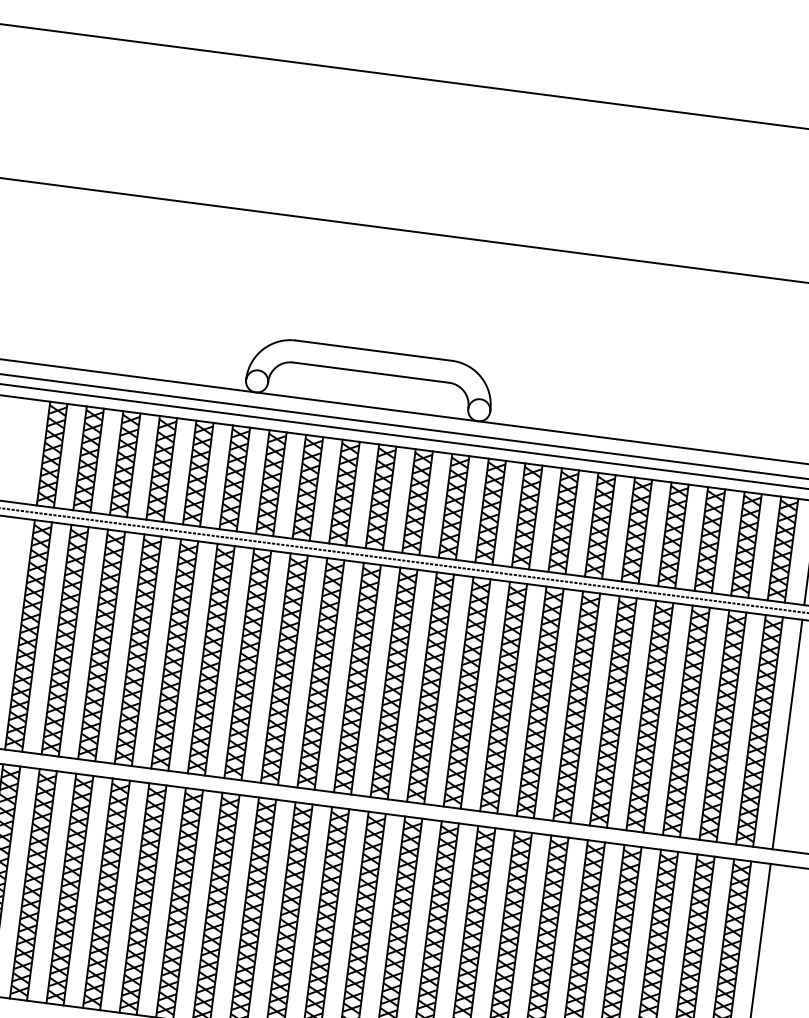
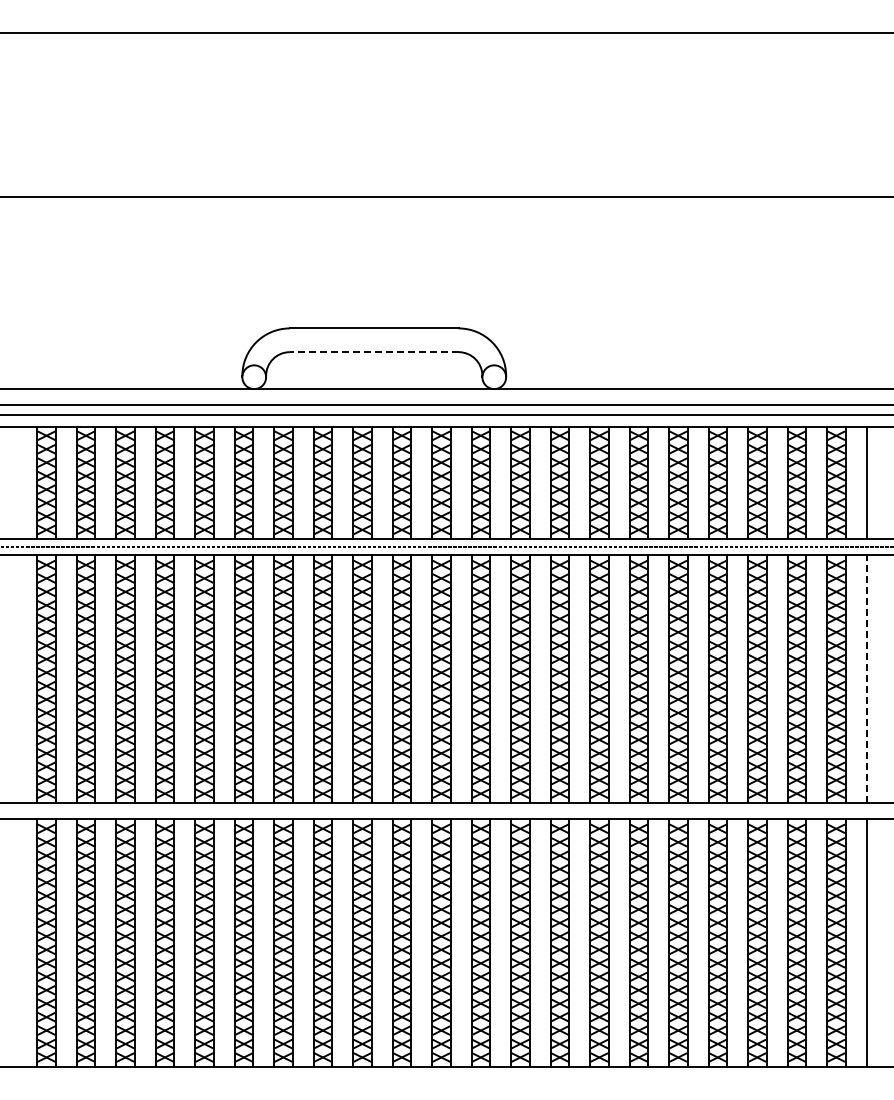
line: (370, 372) -> (373, 352), solid -> dashed
line: (787, 734) -> (866, 679), solid -> dashed

